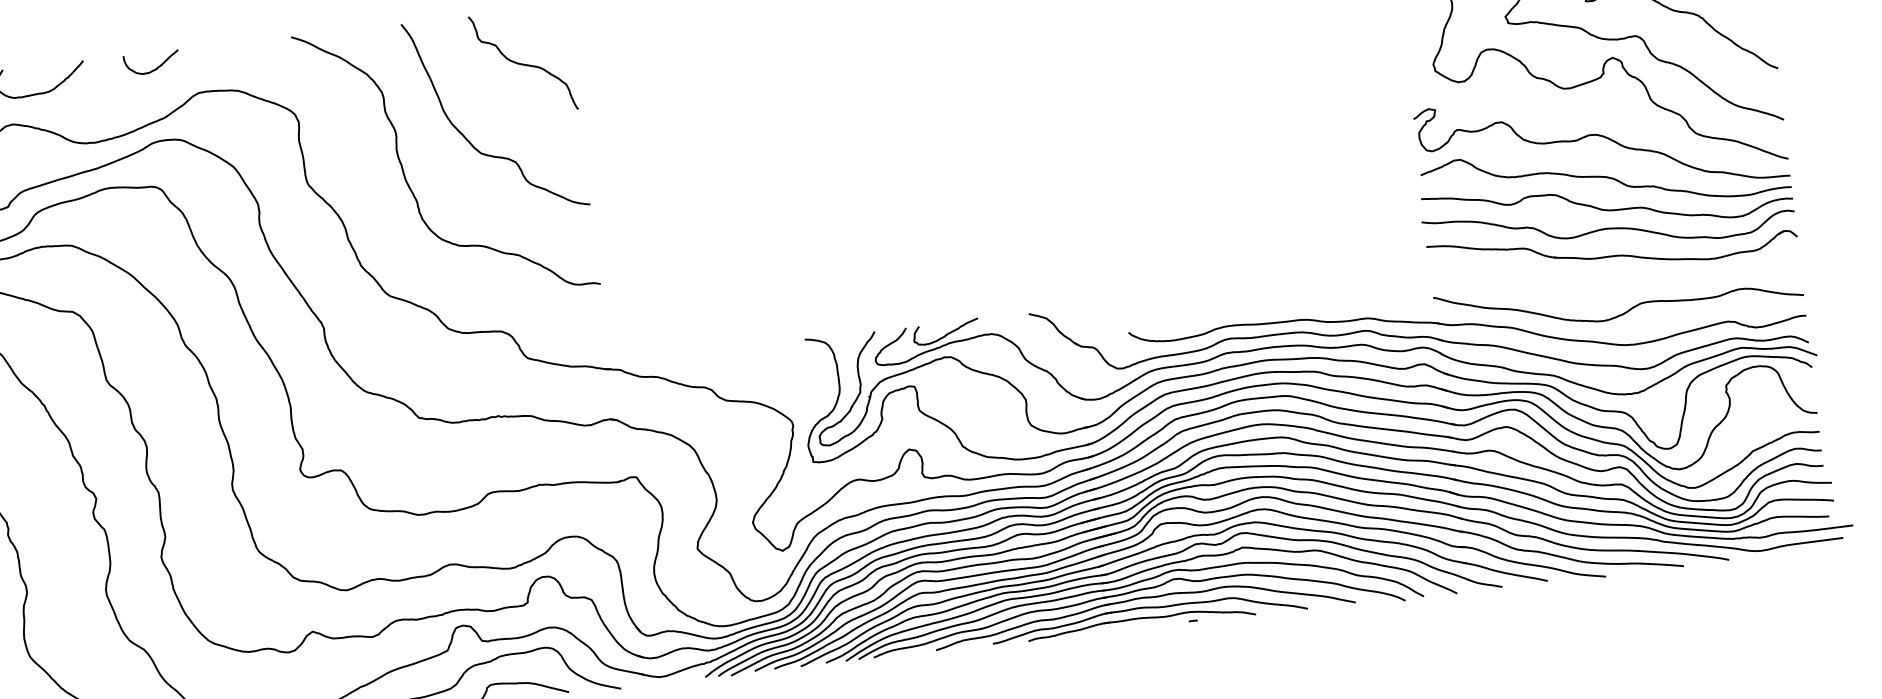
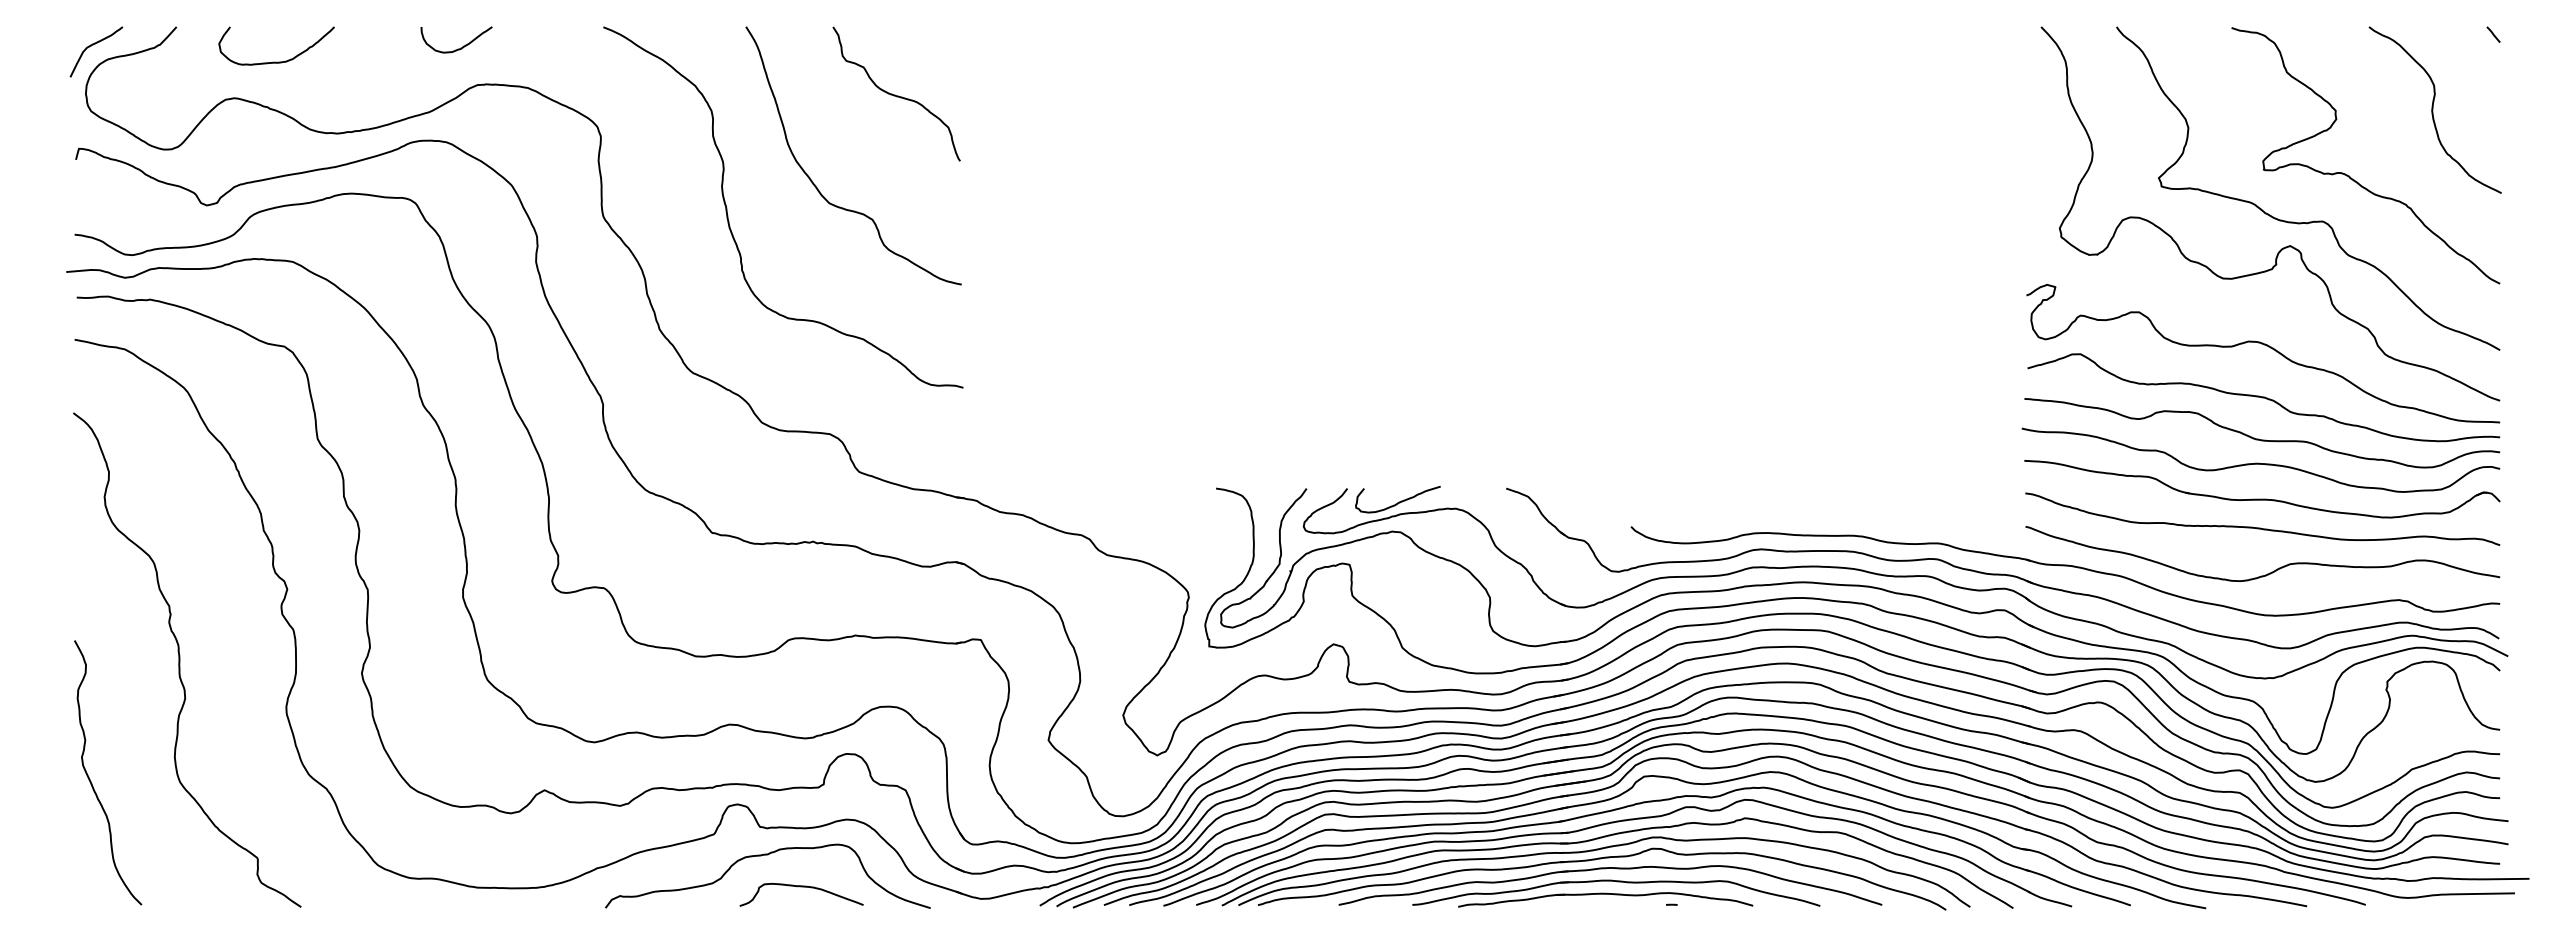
curve: (153, 69) -> (457, 48), moved
curve: (1614, 277) -> (2260, 527), added

